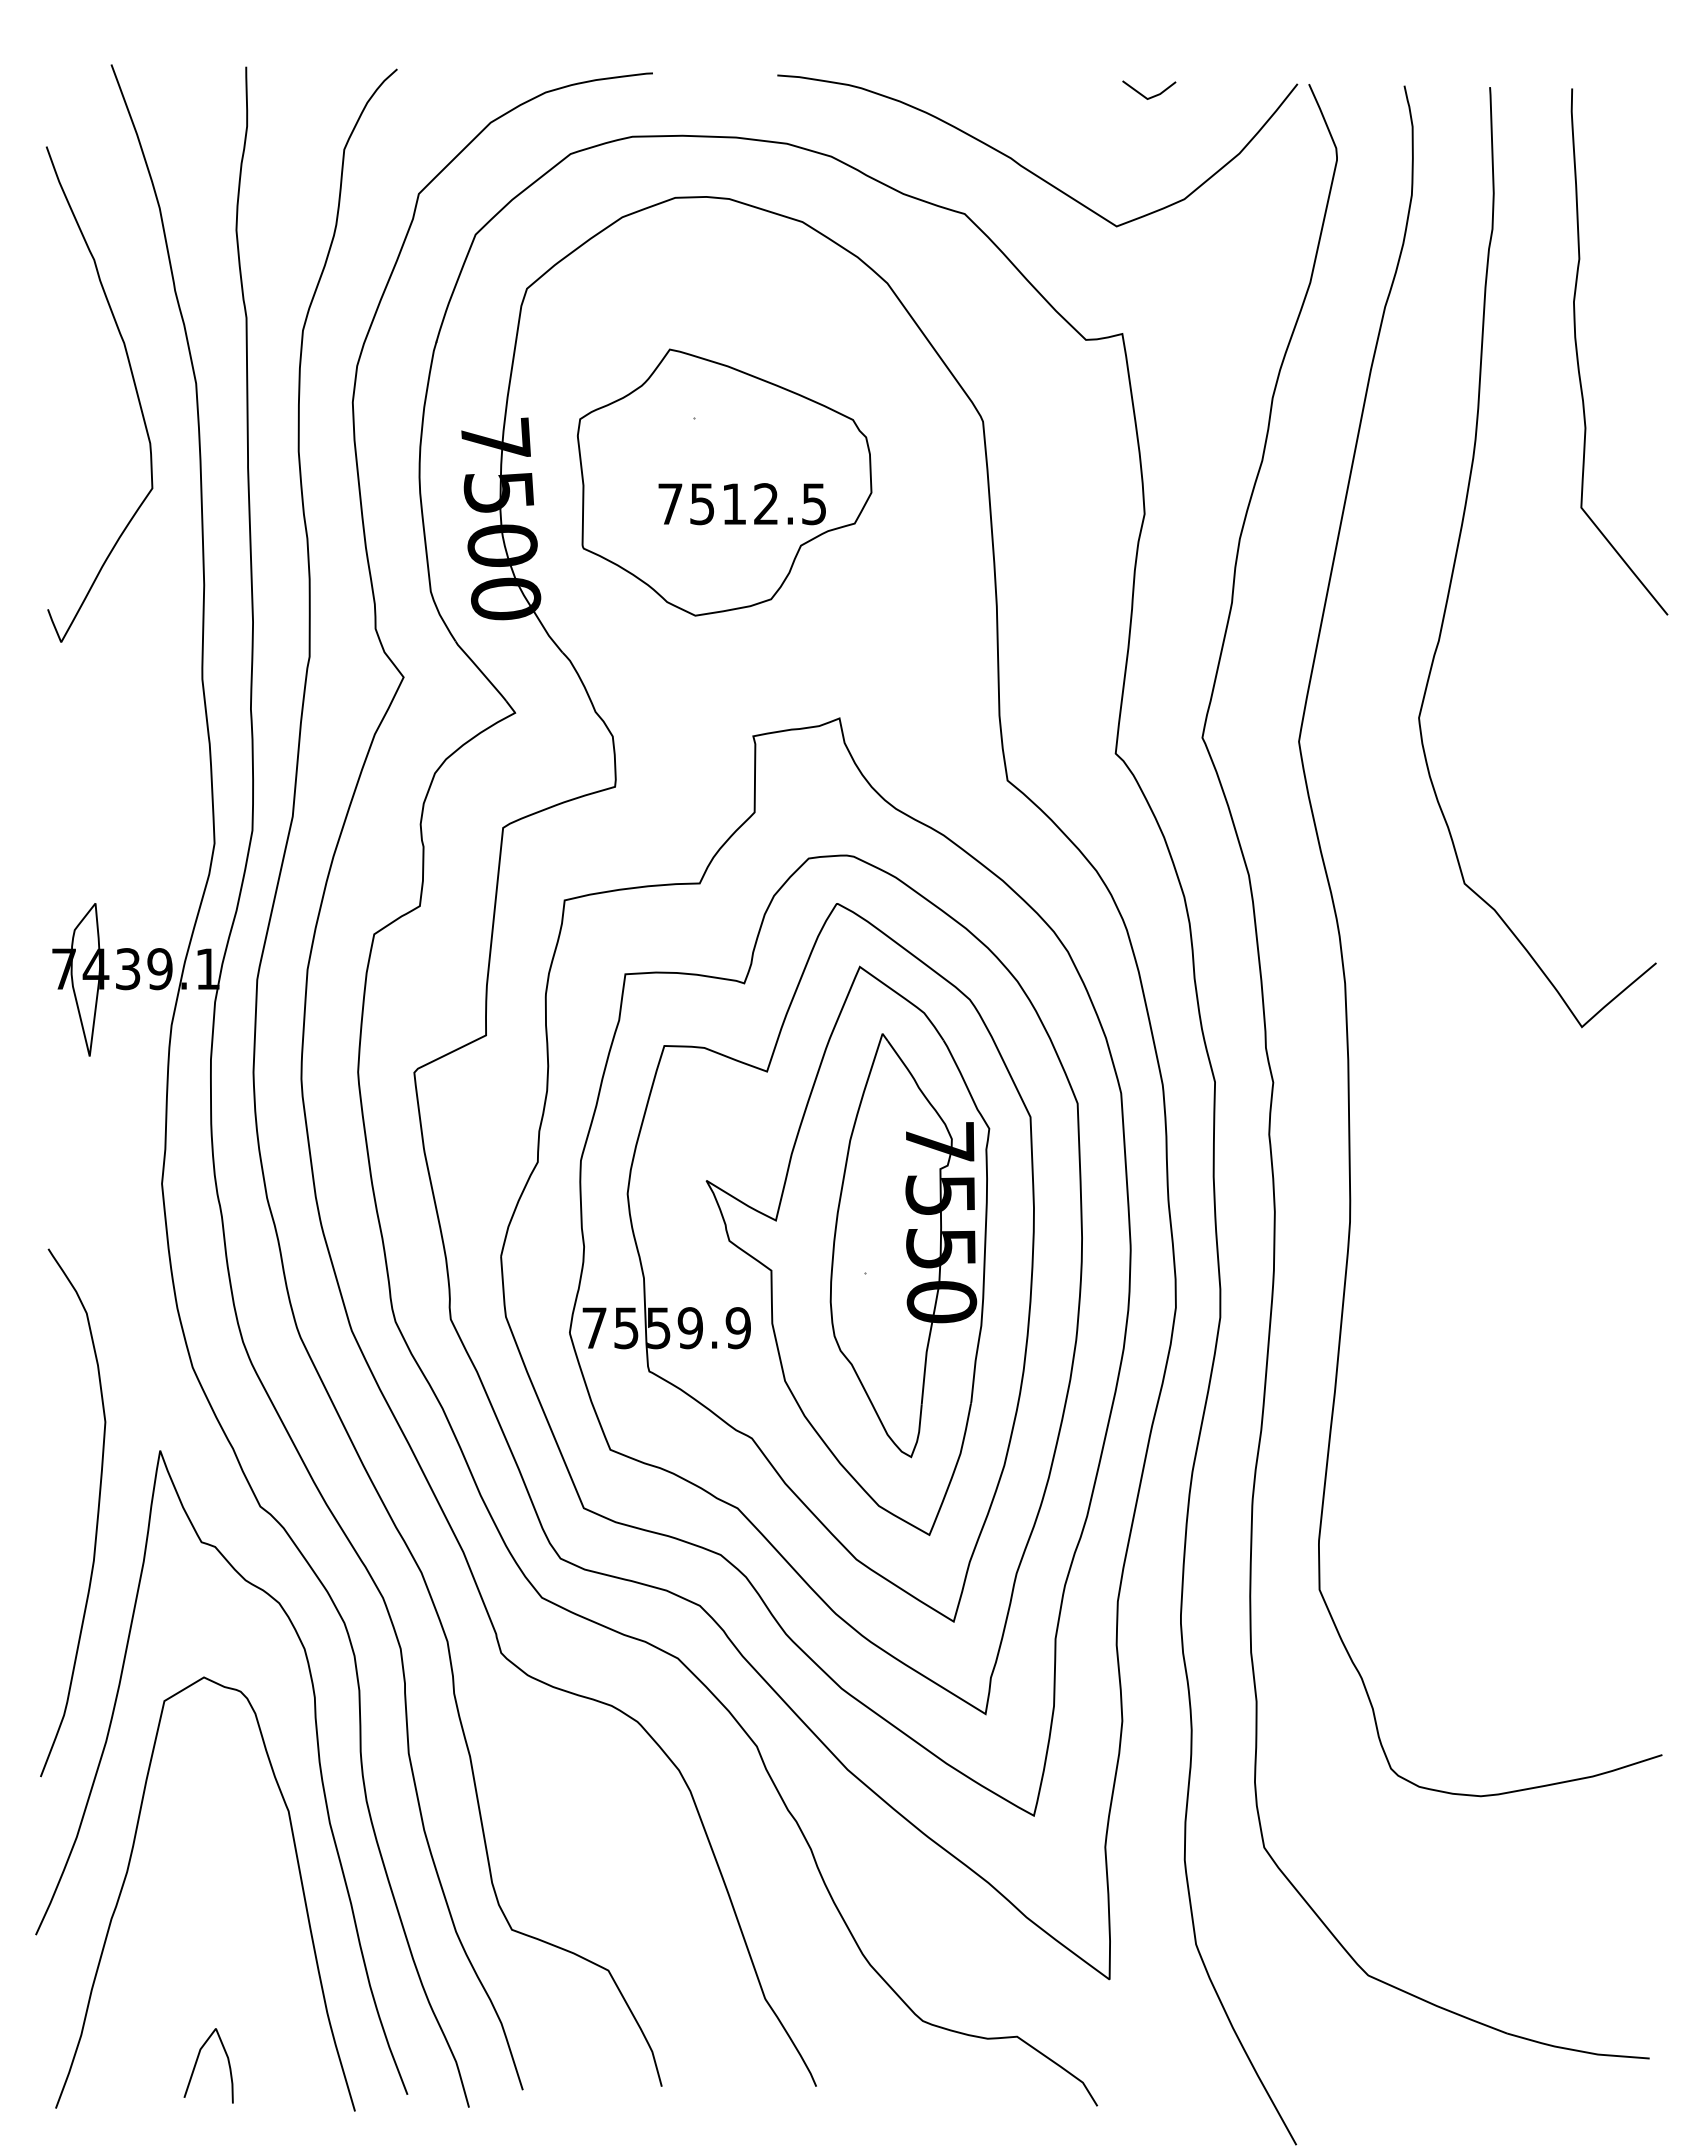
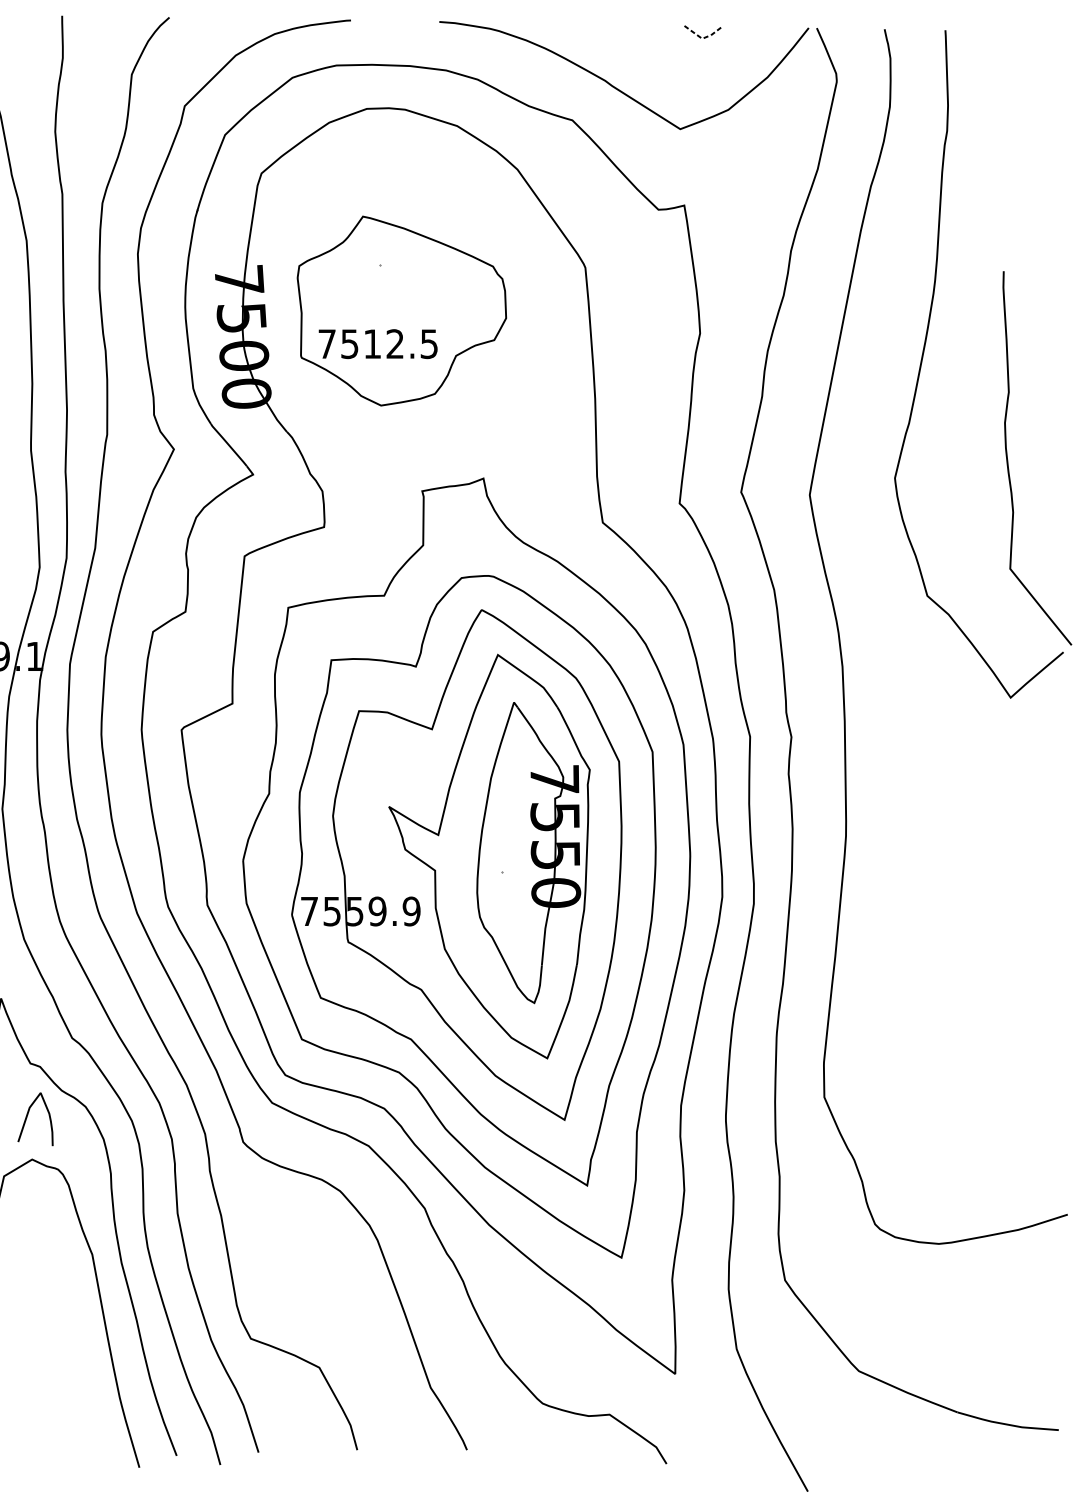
line: (1149, 98) -> (703, 38), solid -> dashed
curve: (1578, 355) -> (1008, 460), moved
text: (741, 504) -> (377, 344), moved
curve: (197, 2062) -> (27, 1116), moved

